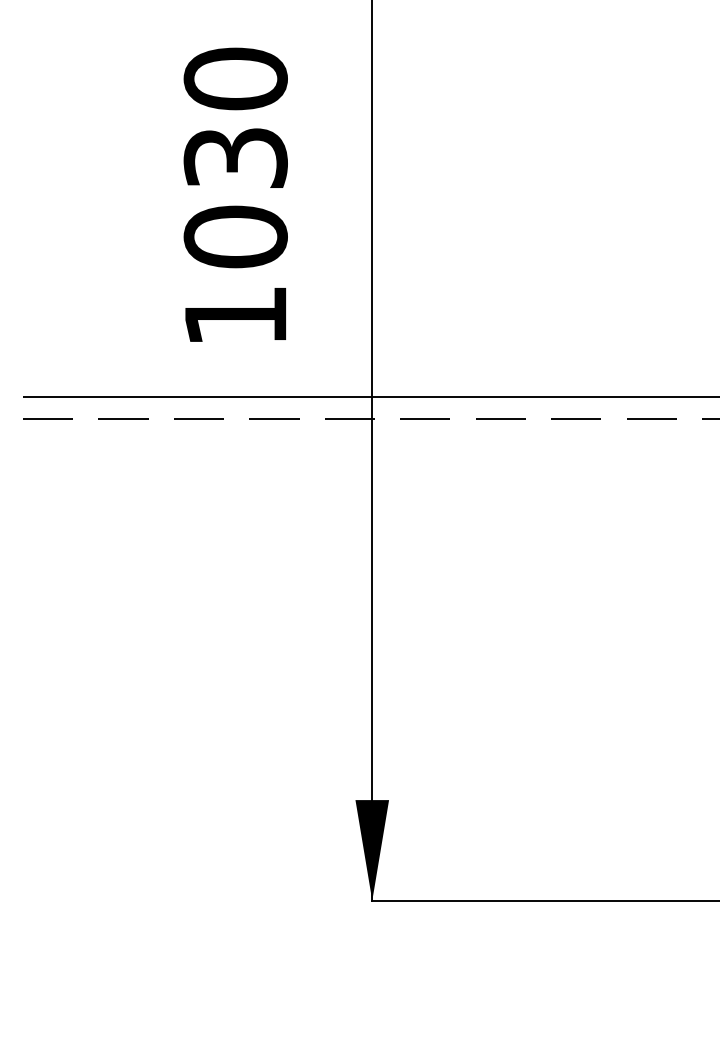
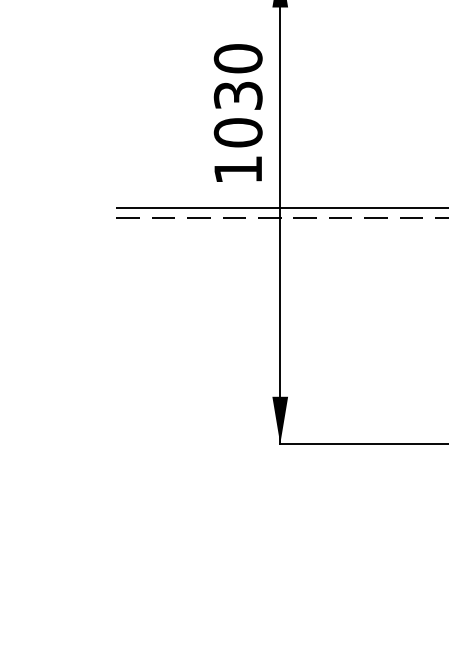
text: (234, 193) -> (237, 112), moved

